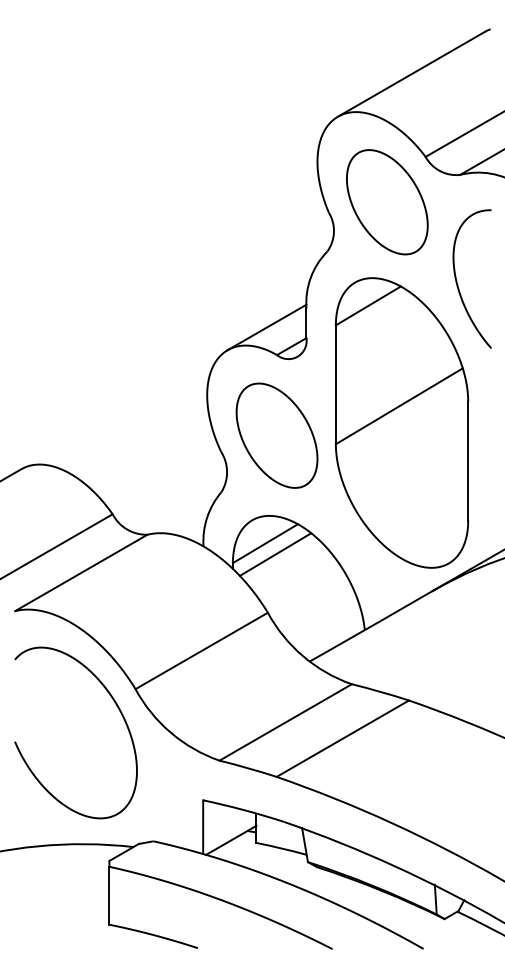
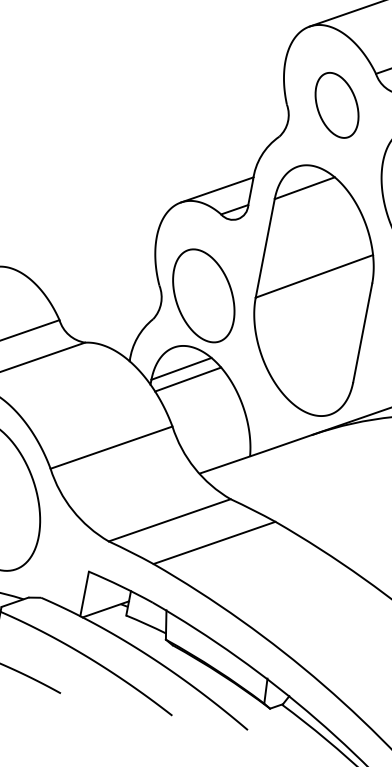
part: (387, 202) -> (337, 105), size x0.7
part: (276, 435) -> (203, 295), moved

